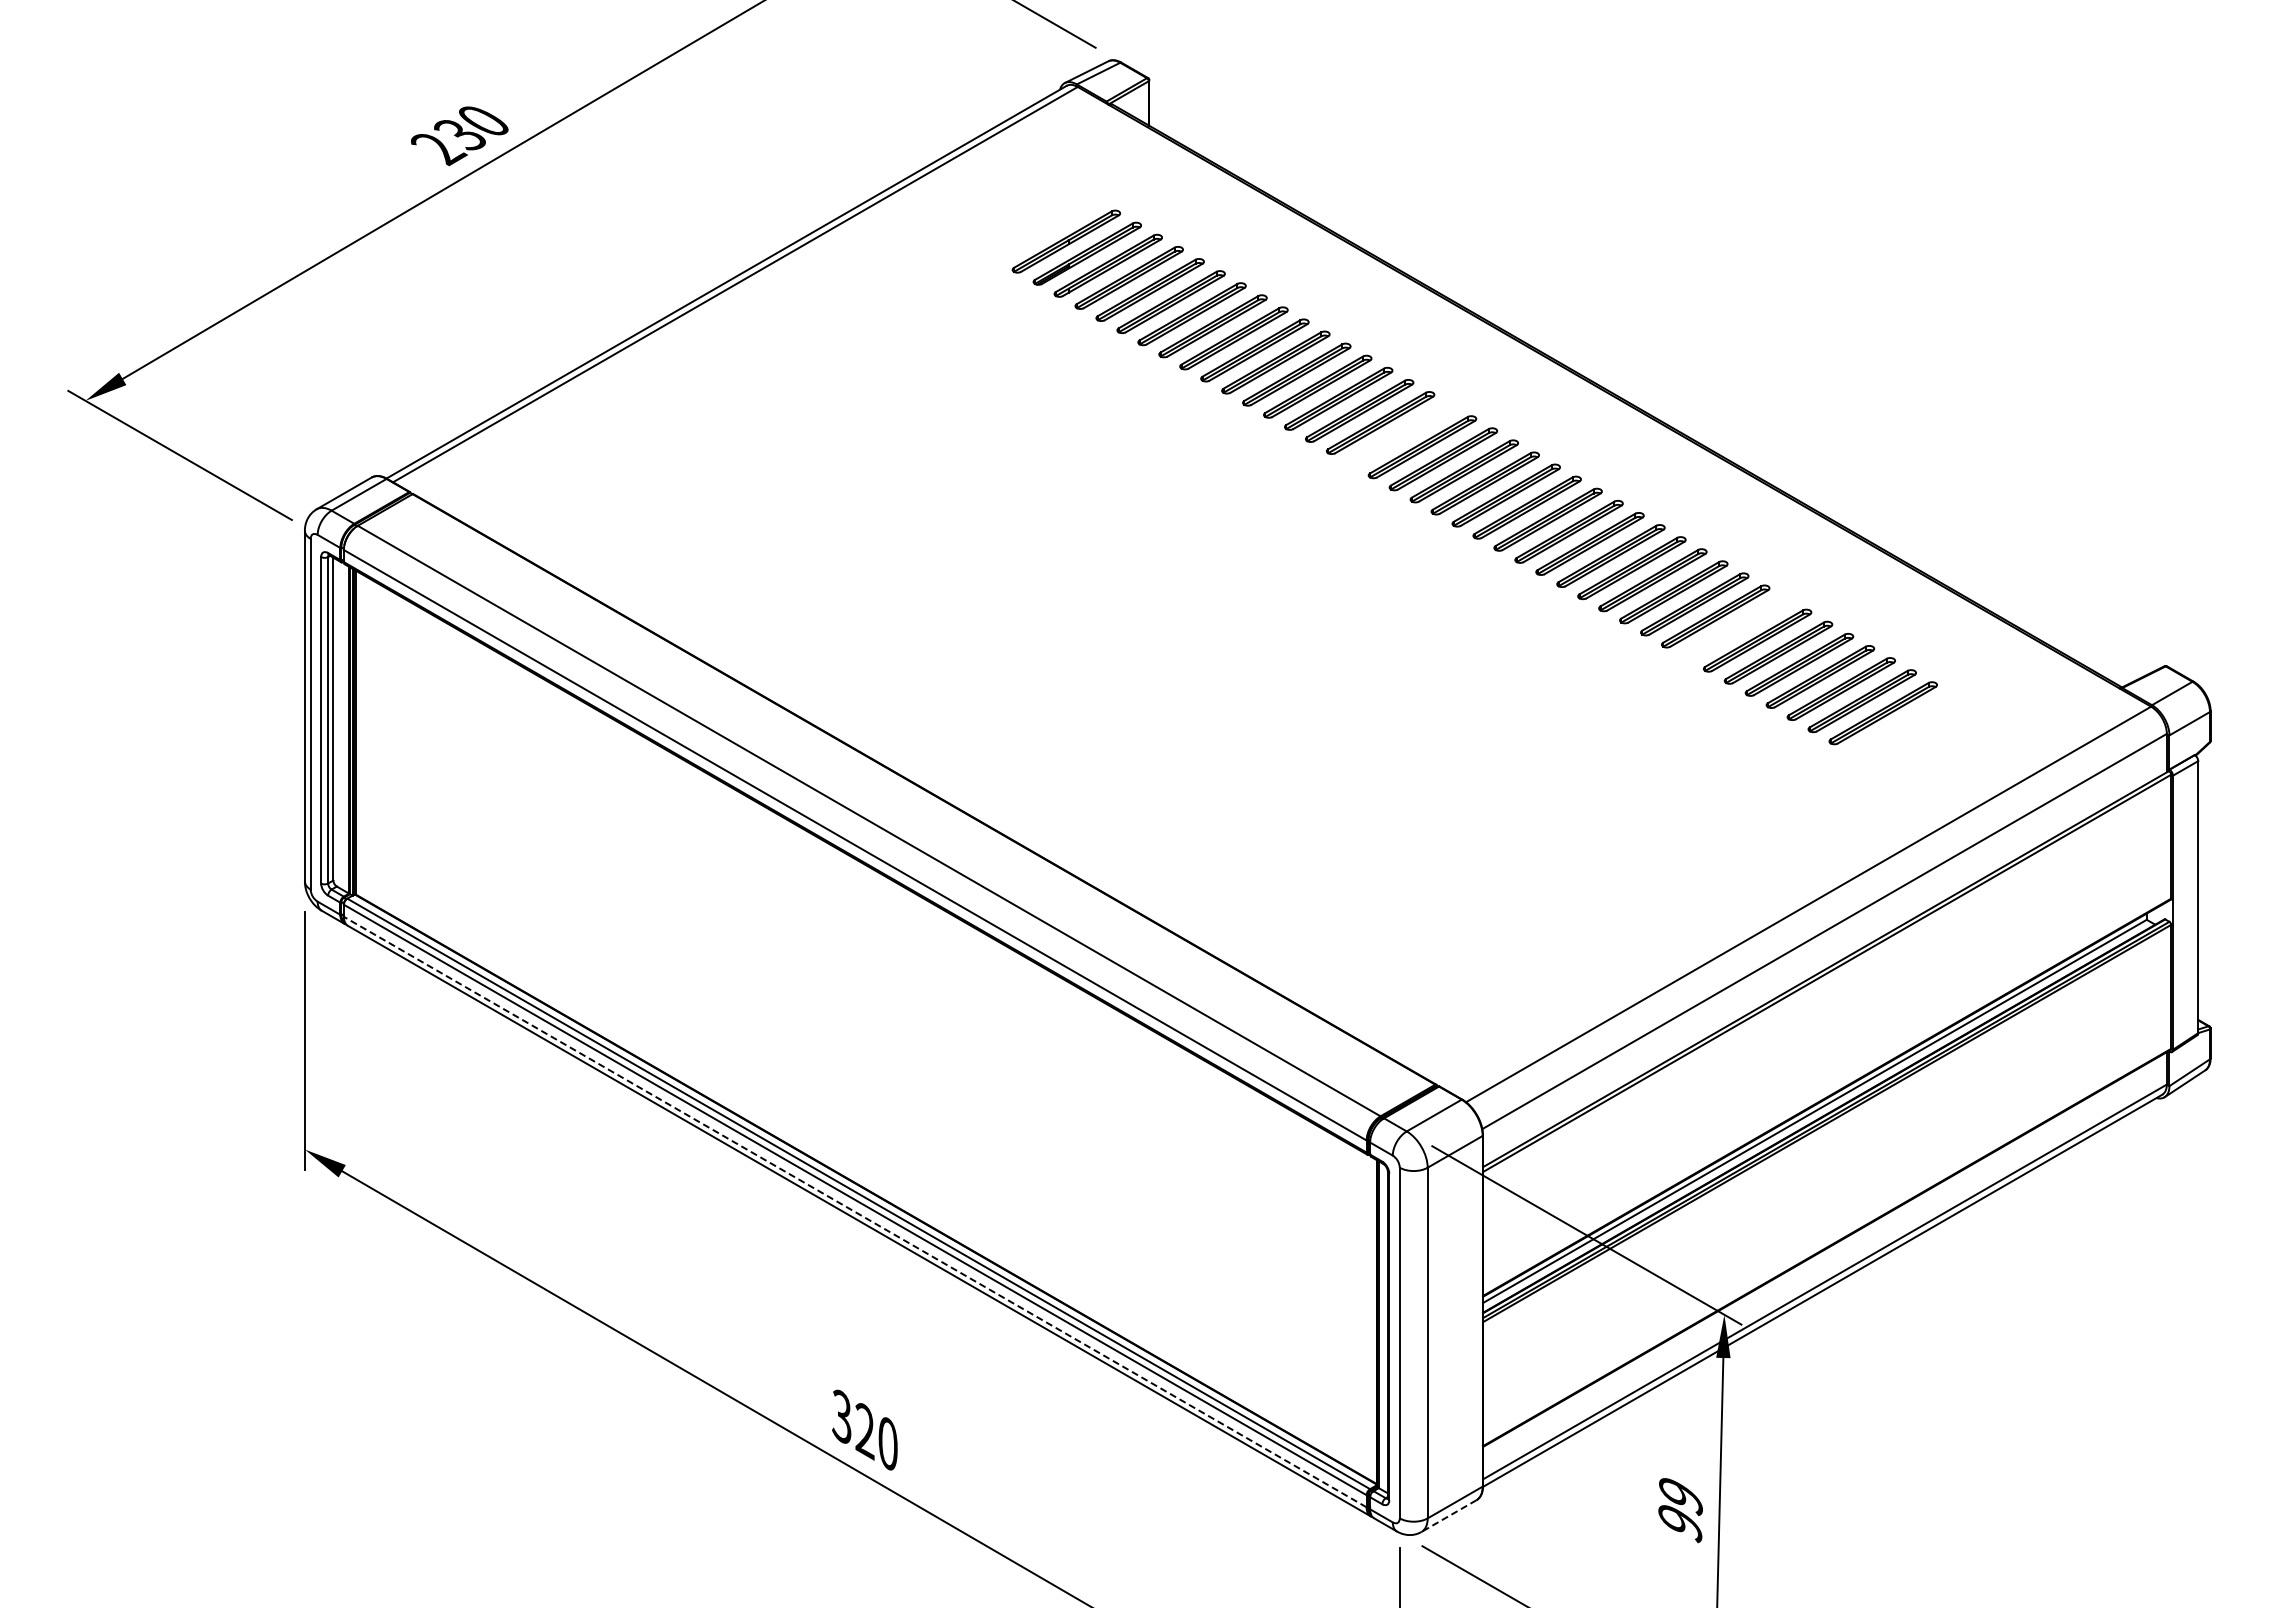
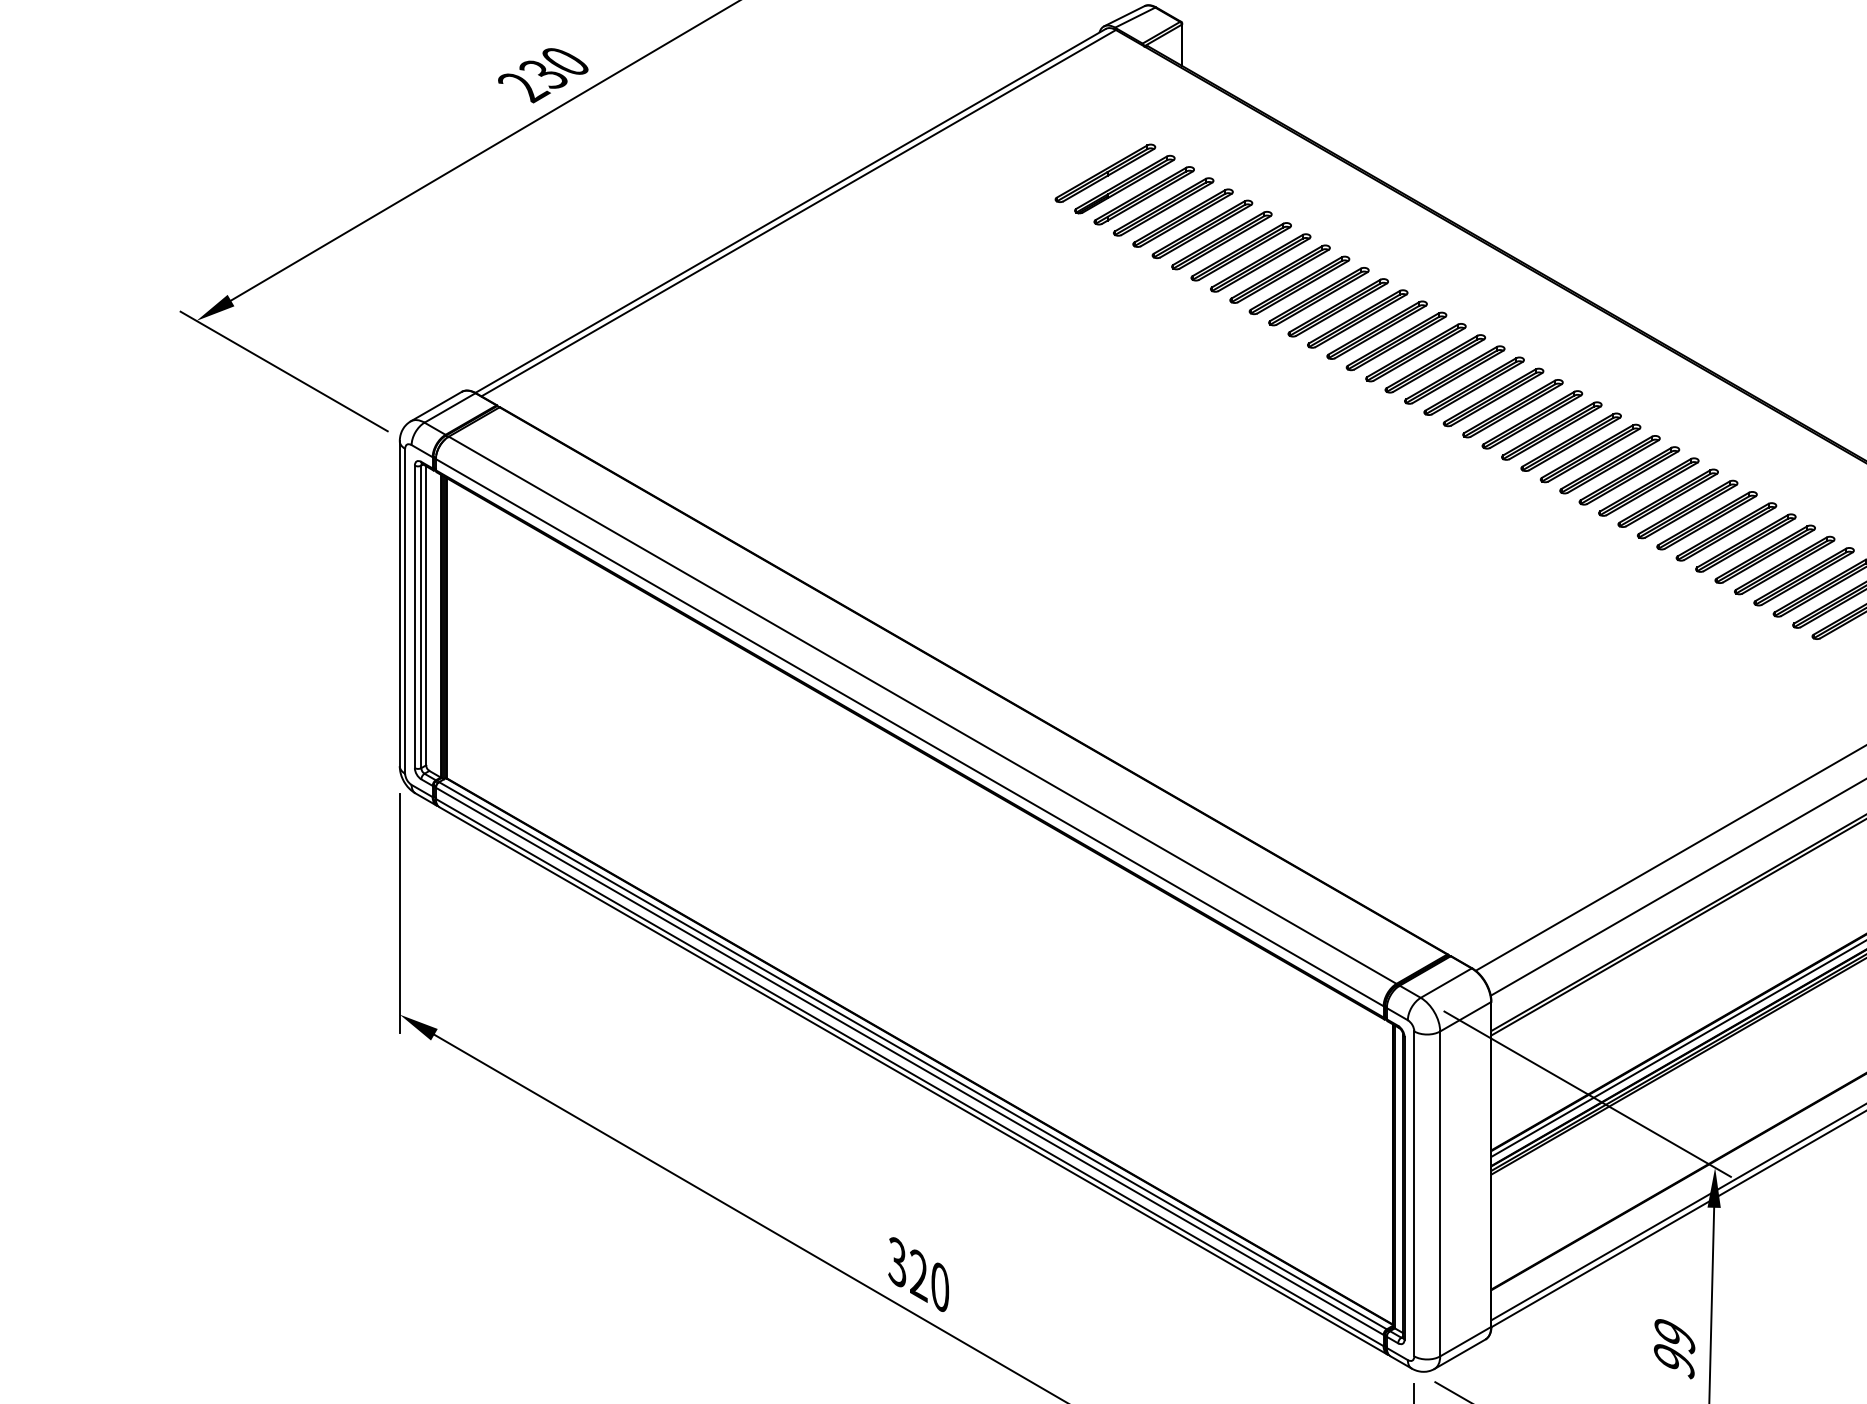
part: (1401, 434) -> (1415, 352), added
part: (1736, 628) -> (1726, 531), added
line: (854, 1211) -> (909, 1072), dashed -> solid
line: (1449, 1516) -> (1460, 1354), dashed -> solid

